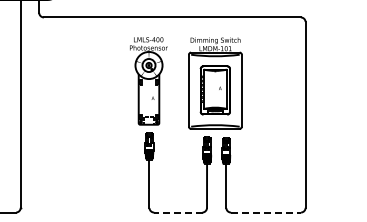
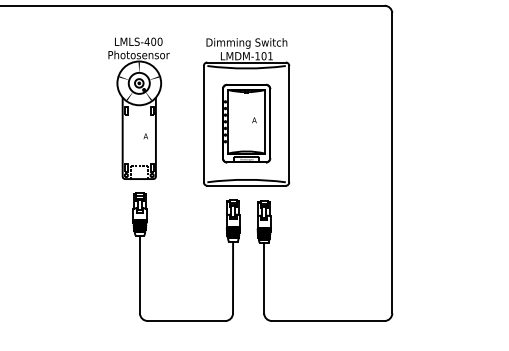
line: (177, 212) -> (185, 320), dashed -> solid
line: (266, 212) -> (329, 320), dashed -> solid

